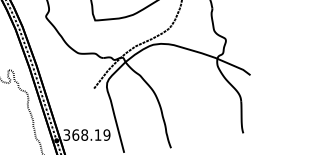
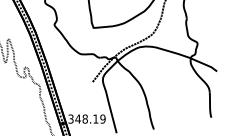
text: (74, 134) -> (77, 118), 368.19 -> 348.19

